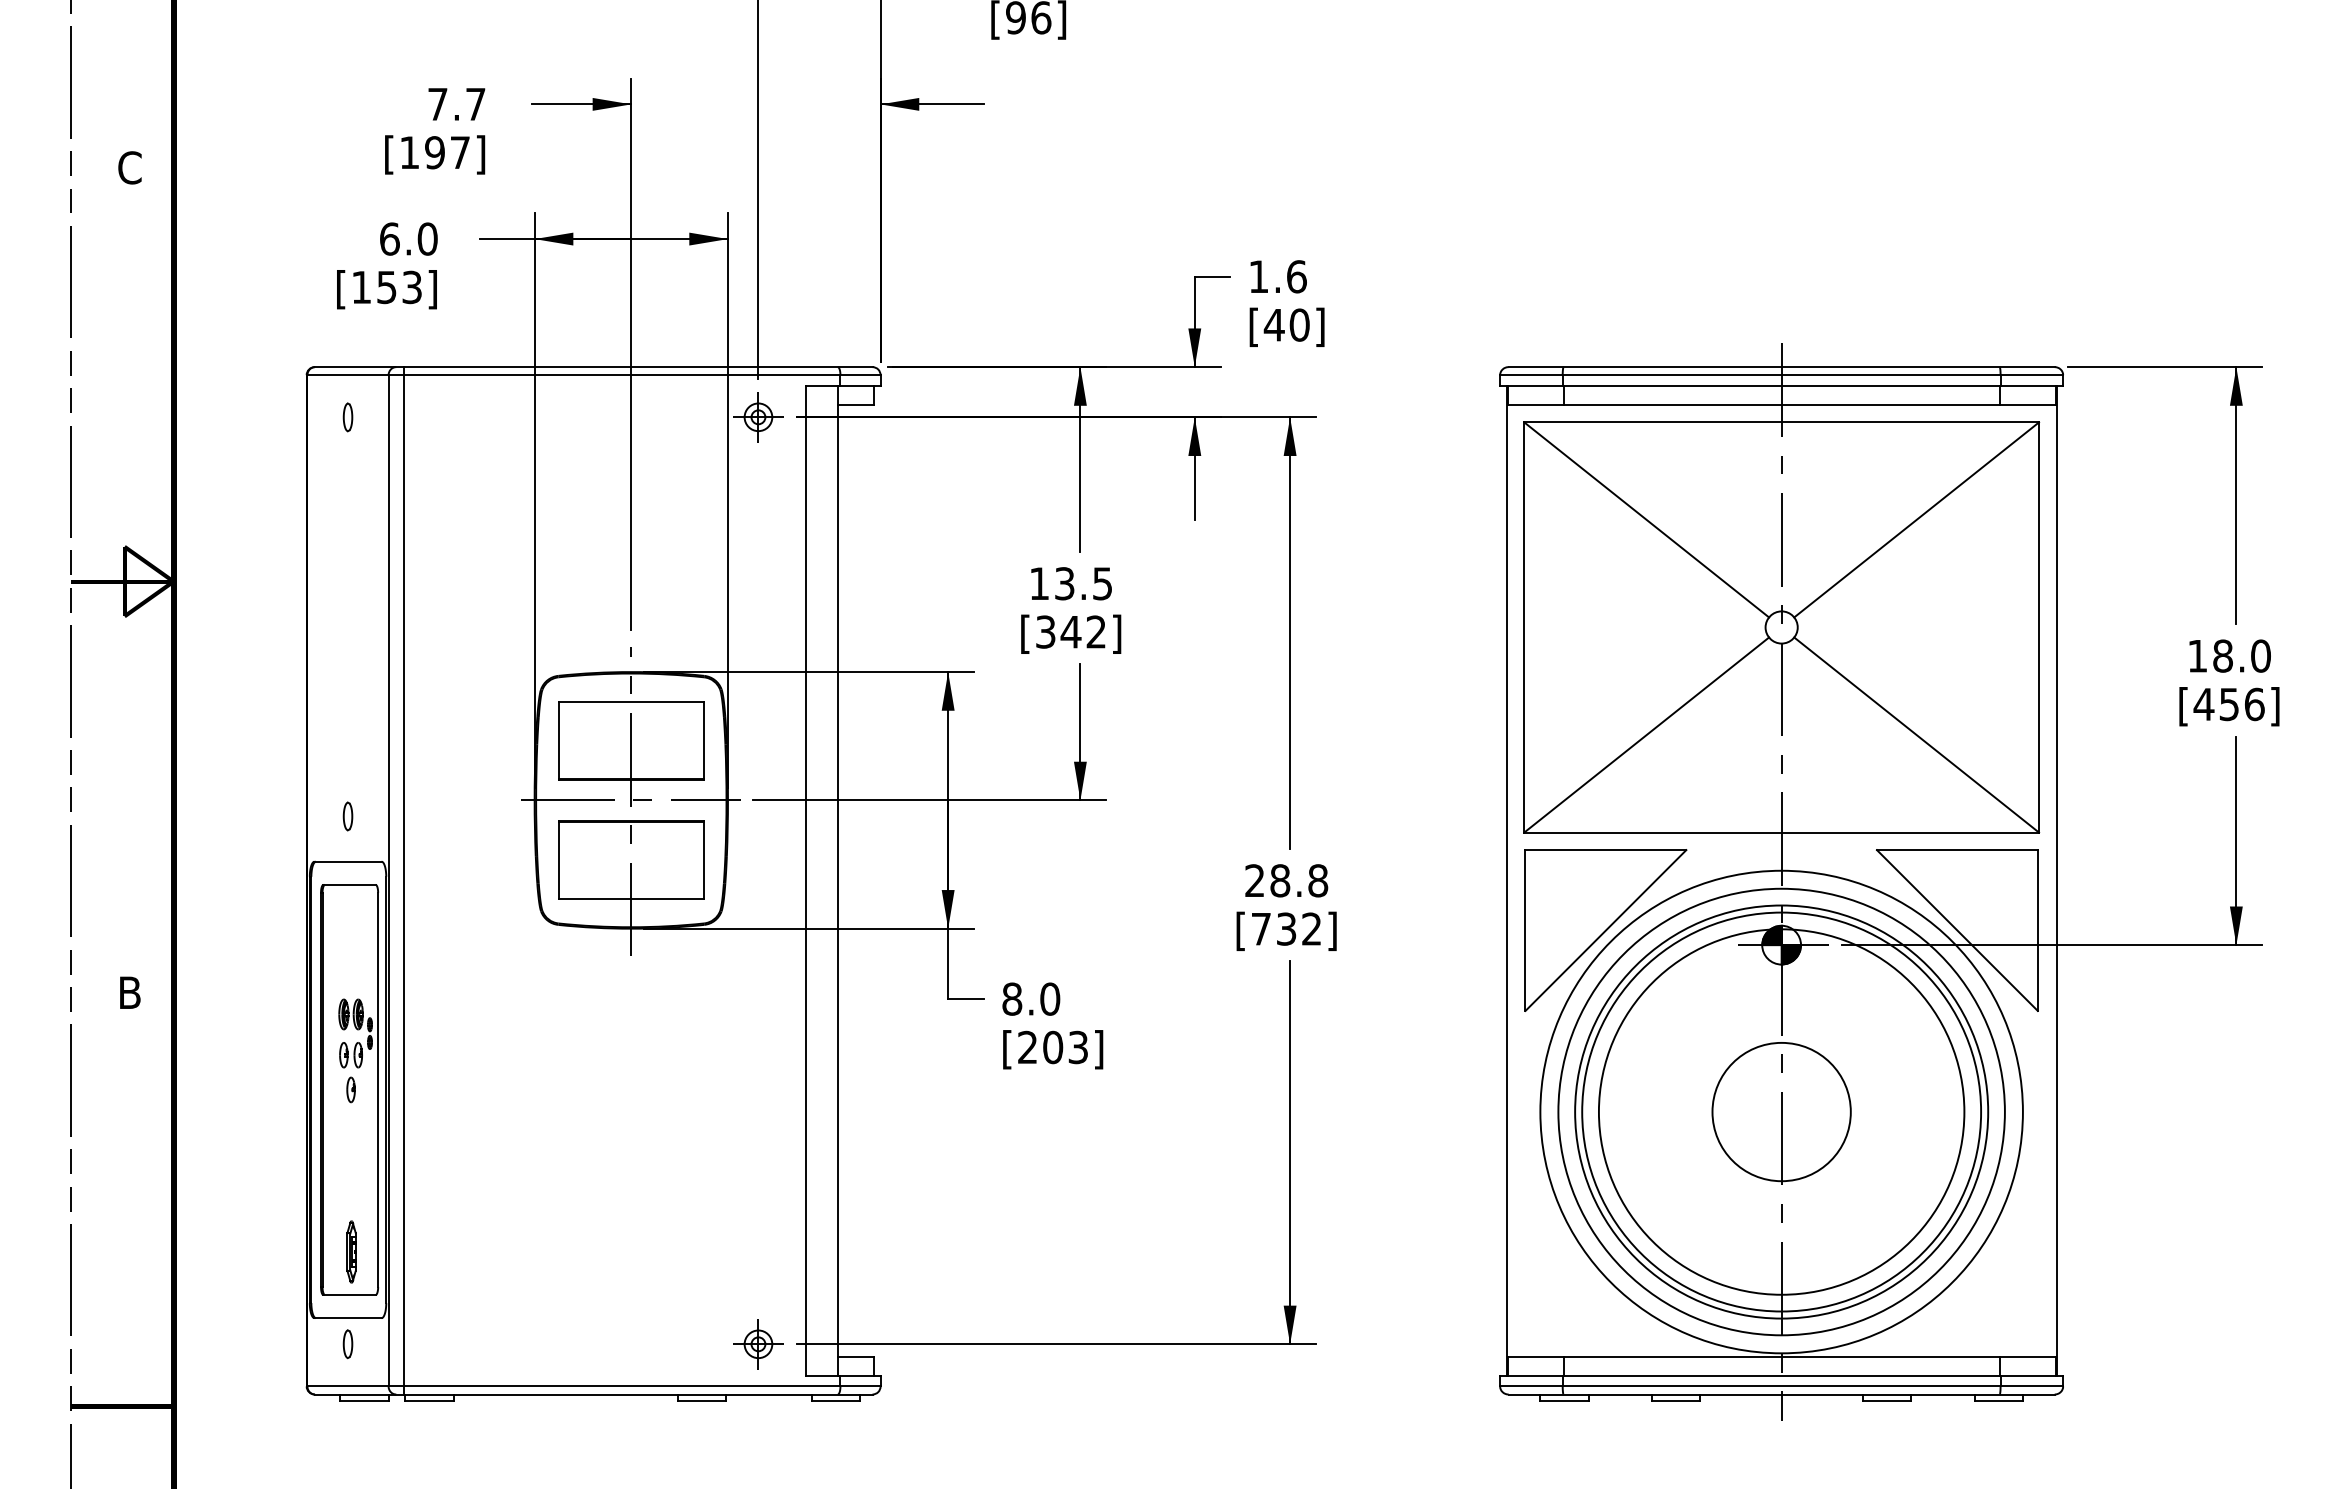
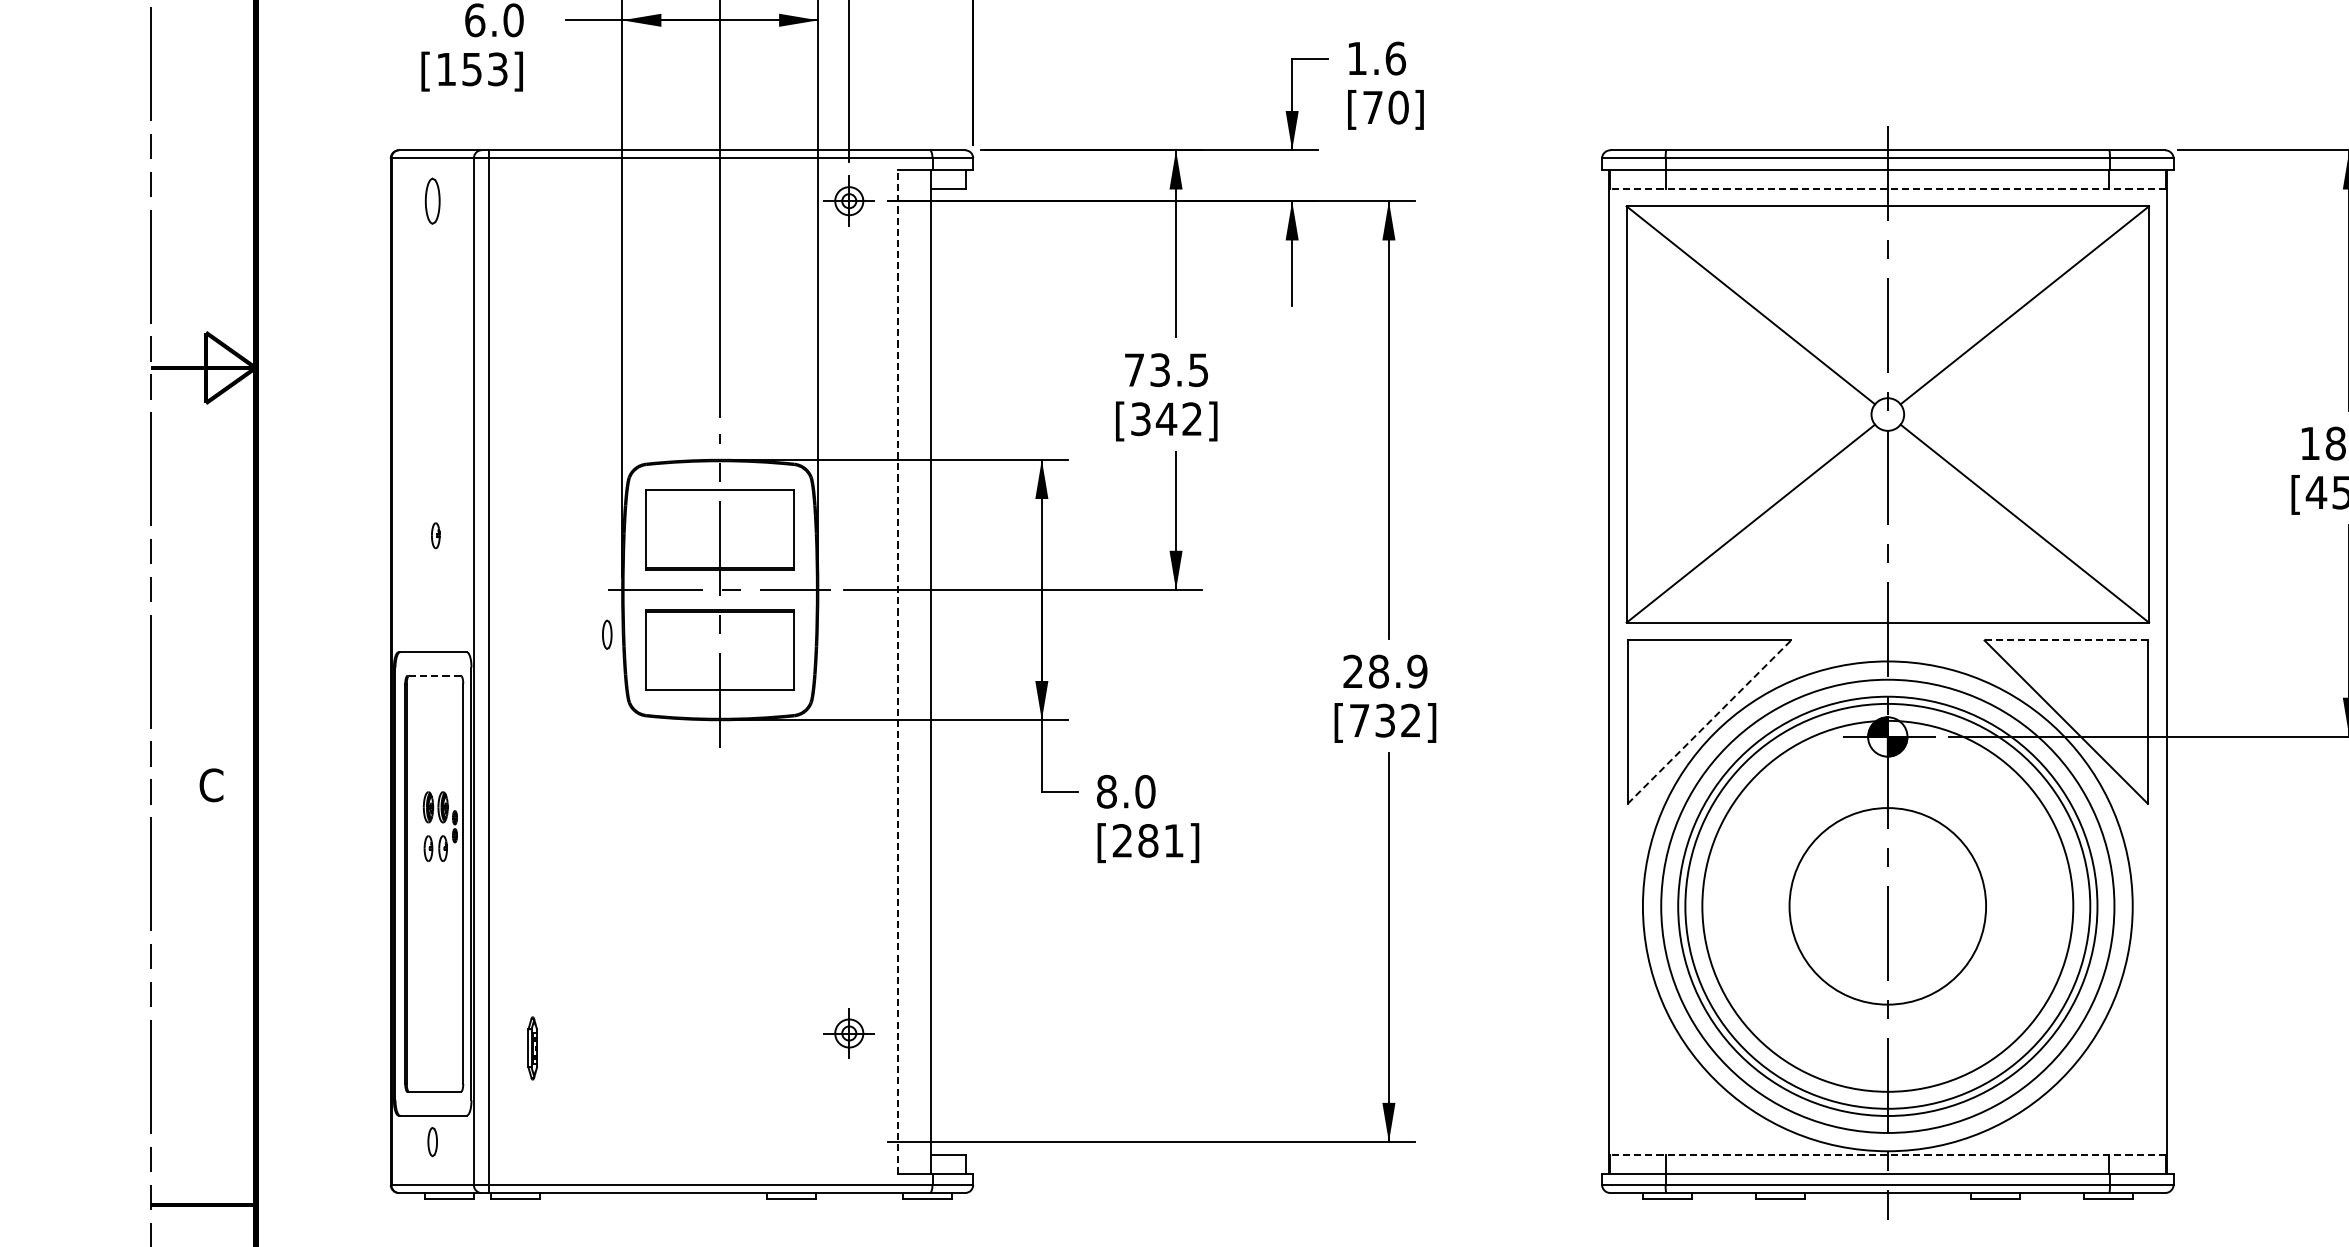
text: (1273, 325) -> (1372, 108), [40] -> [70]
line: (1781, 405) -> (1887, 189), solid -> dashed
part: (347, 417) -> (432, 201), size x1.6
text: (1039, 583) -> (1134, 369), 13.5 -> 73.5
part: (347, 816) -> (606, 634), moved
line: (1957, 850) -> (2066, 640), solid -> dashed
line: (806, 880) -> (898, 671), solid -> dashed
text: (1318, 880) -> (1417, 671), 28.8 -> 28.9
line: (349, 884) -> (434, 675), solid -> dashed
line: (1605, 930) -> (1709, 722), solid -> dashed
text: (129, 992) -> (210, 785), B -> C
text: (1065, 1047) -> (1160, 840), [203] -> [281]
part: (350, 1089) -> (435, 535), moved
circle: (1781, 1111) -> (1887, 905), size x1.4
part: (351, 1251) -> (532, 1047), moved
part: (758, 1344) -> (849, 1033), moved
line: (1781, 1356) -> (1887, 1154), solid -> dashed

